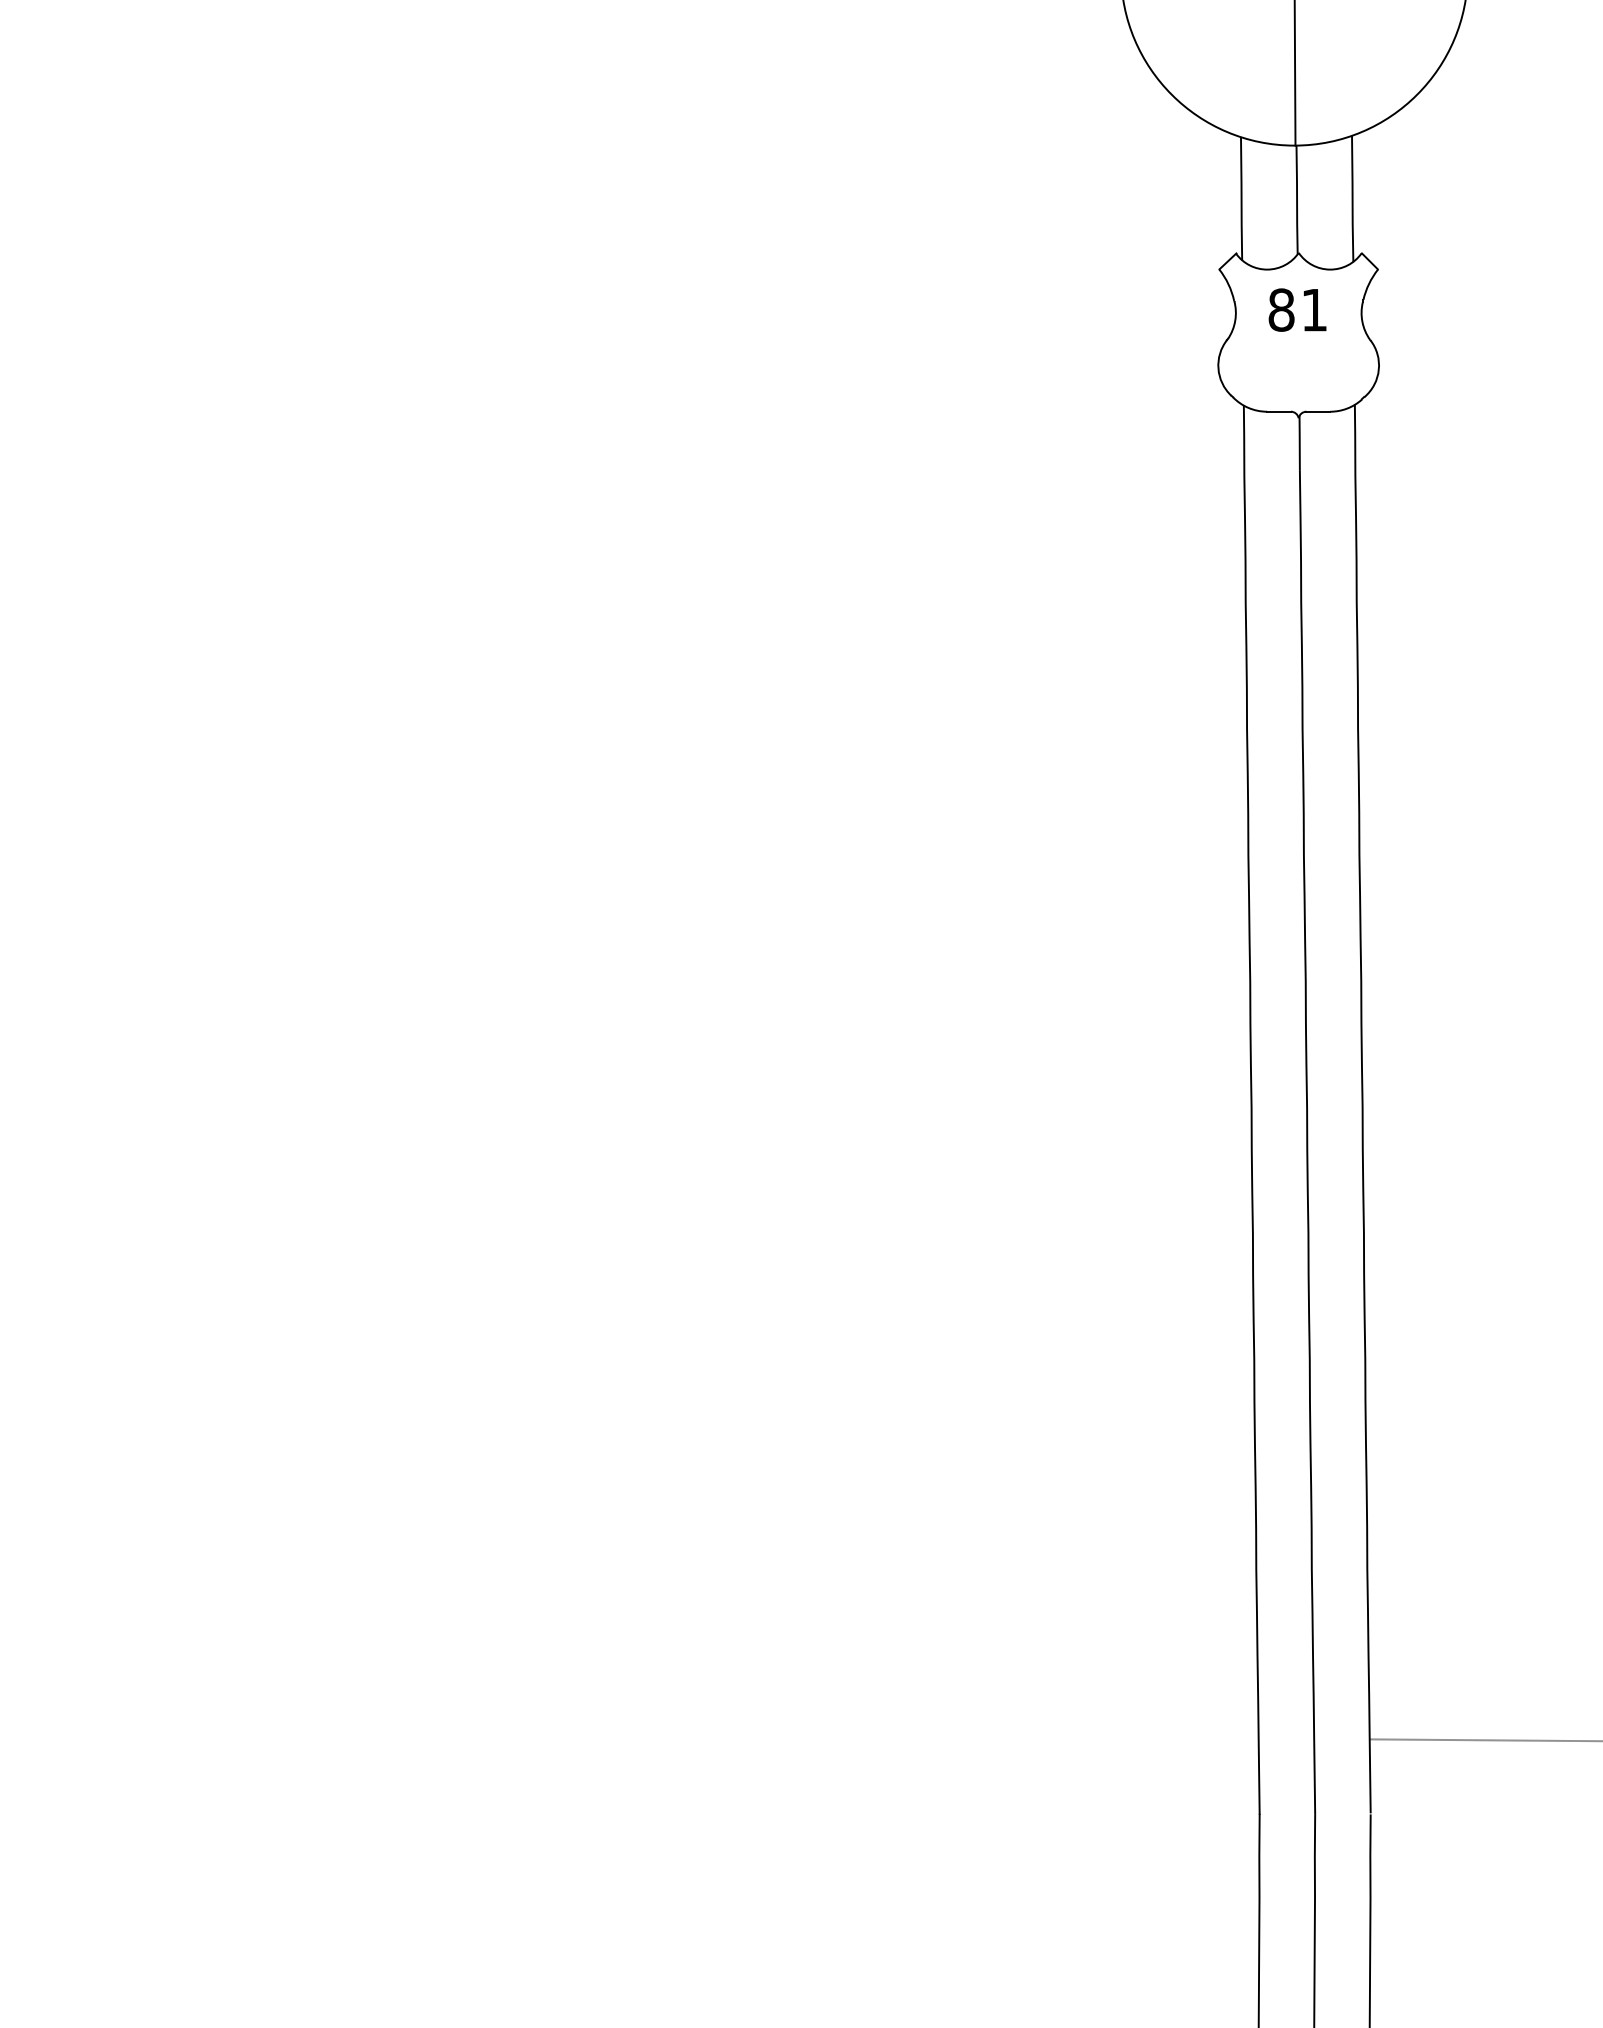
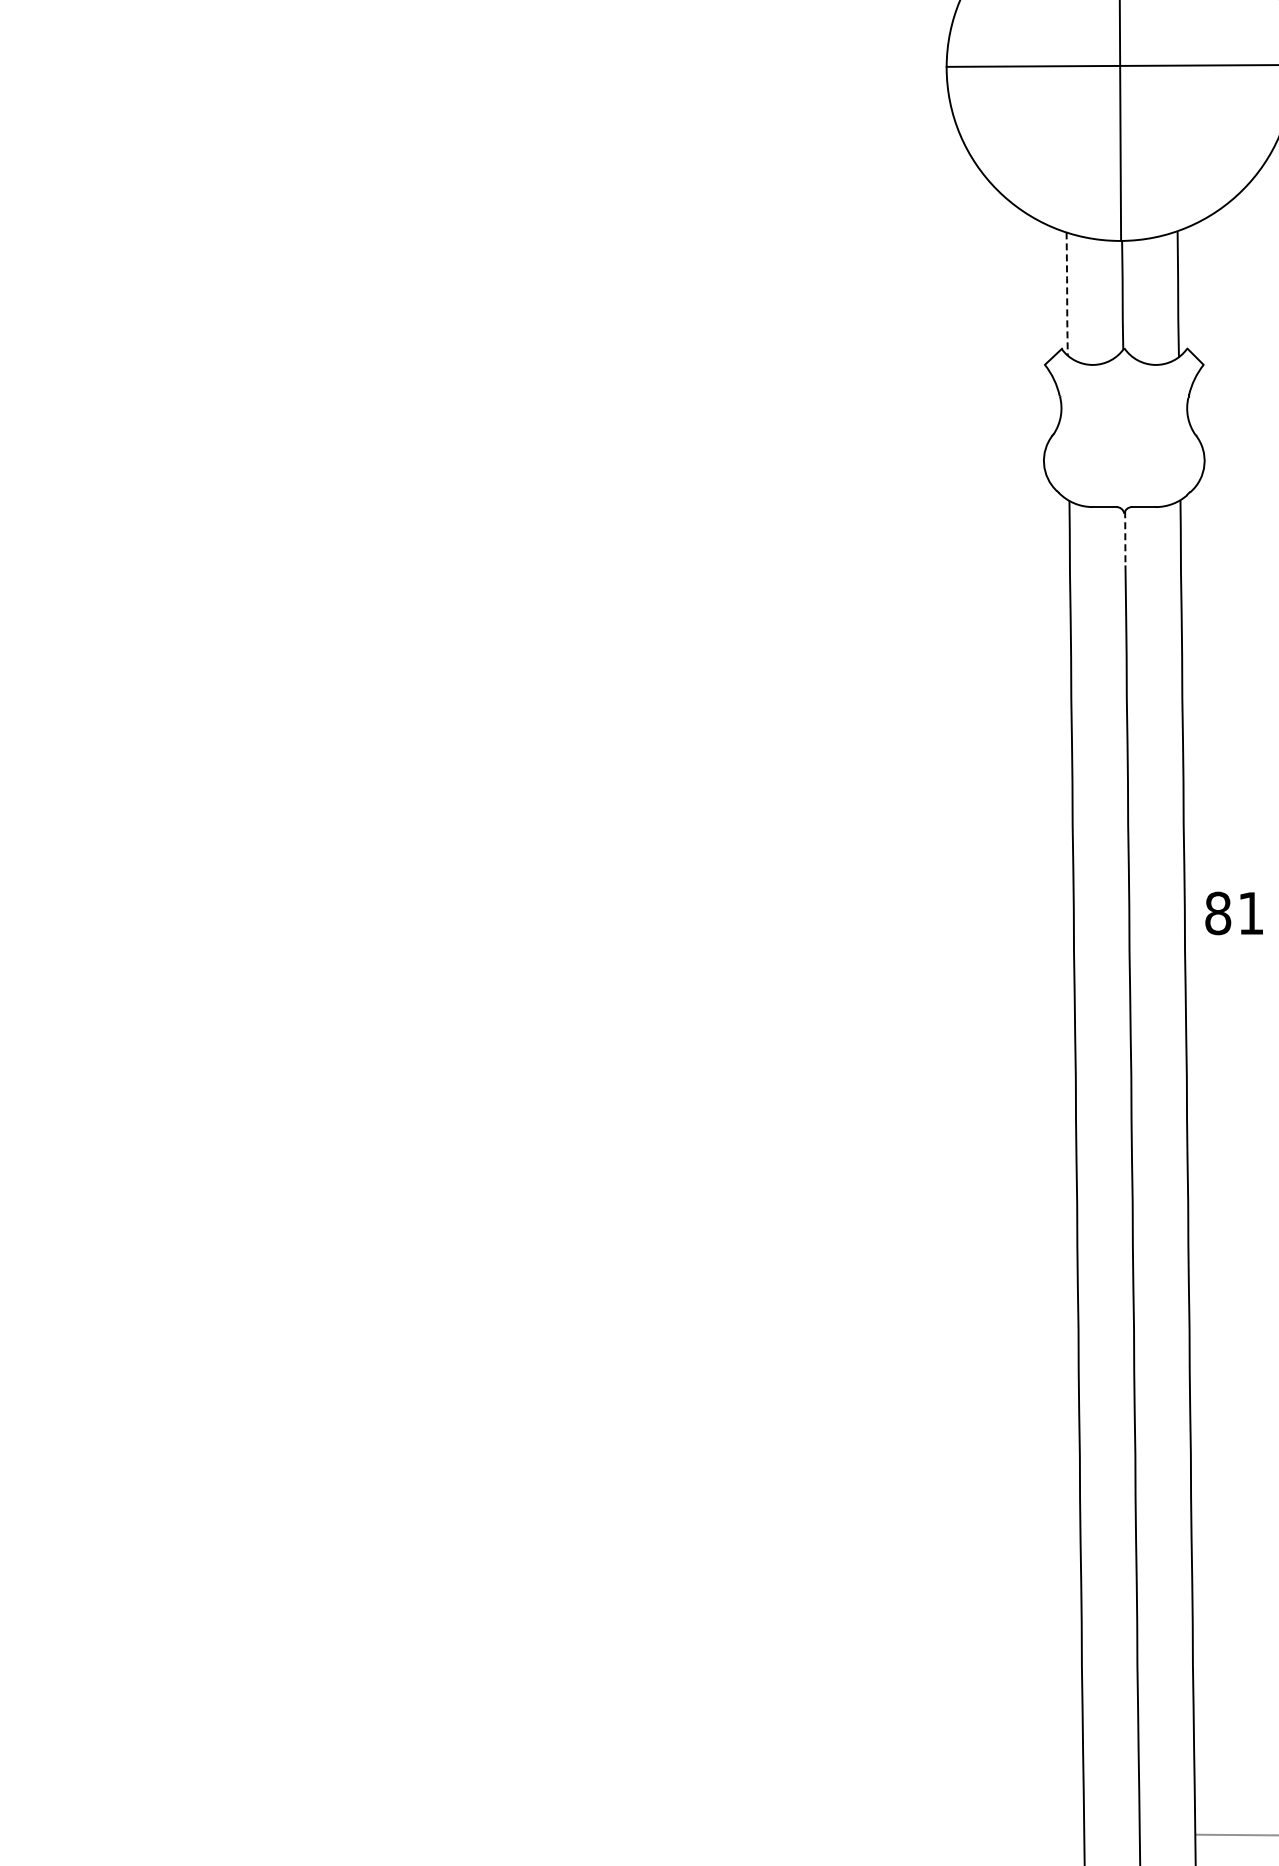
line: (1241, 199) -> (1067, 294), solid -> dashed
text: (1297, 309) -> (1234, 912), moved
line: (1299, 442) -> (1125, 537), solid -> dashed

